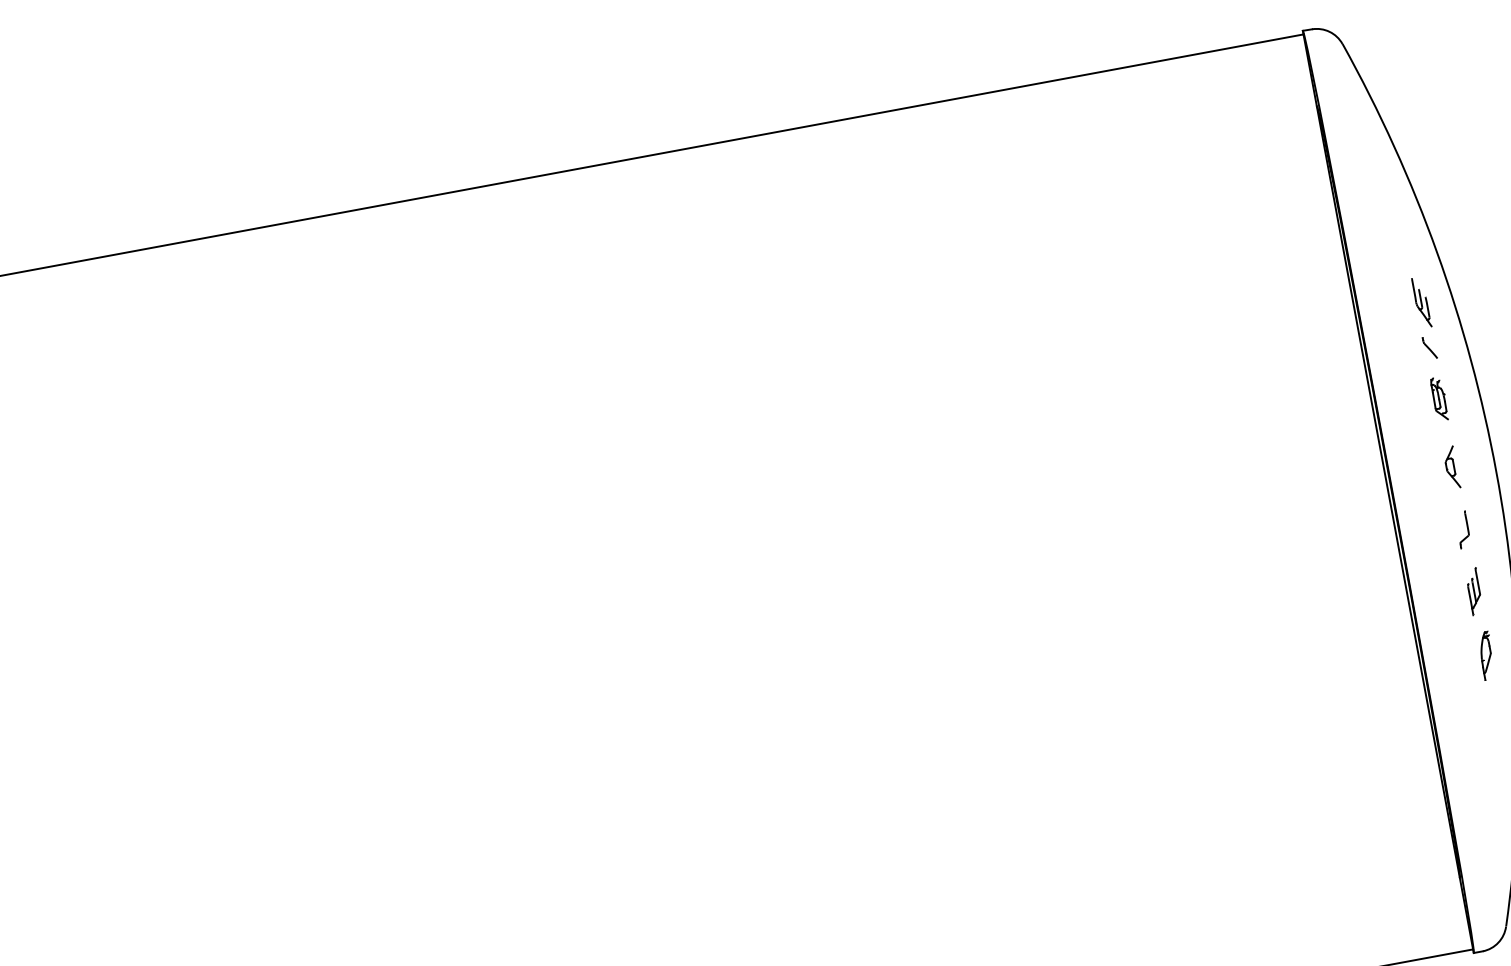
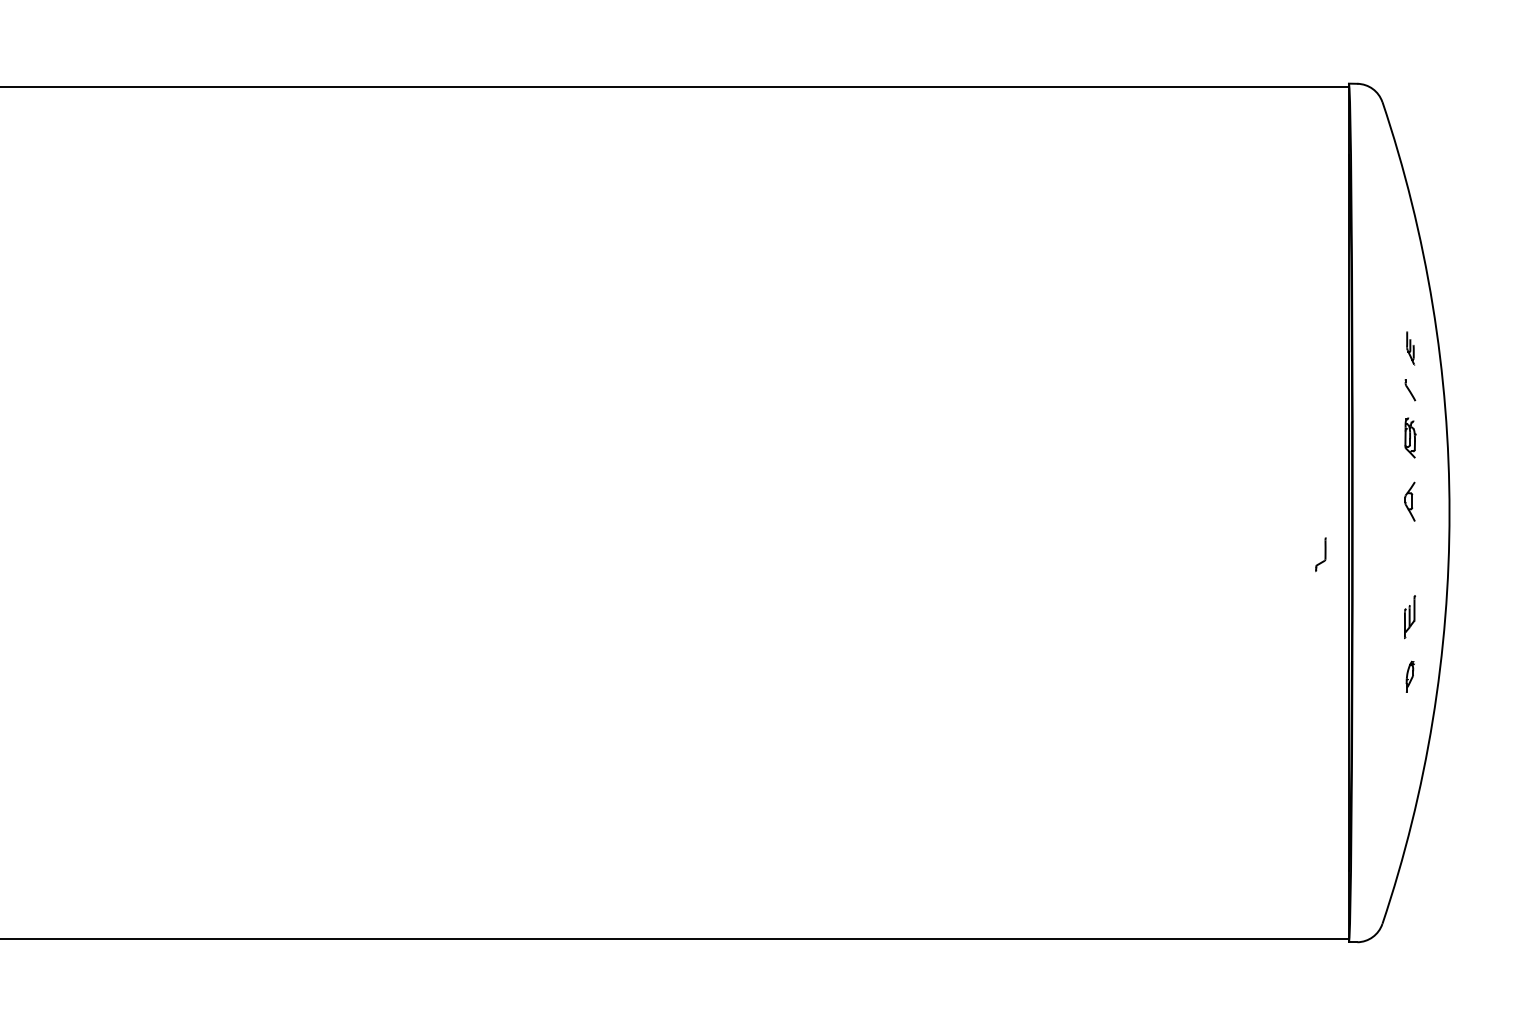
part: (1421, 301) -> (1410, 347), size x0.7
part: (1462, 529) -> (1320, 554), moved
part: (1487, 655) -> (1410, 676), size x0.7

